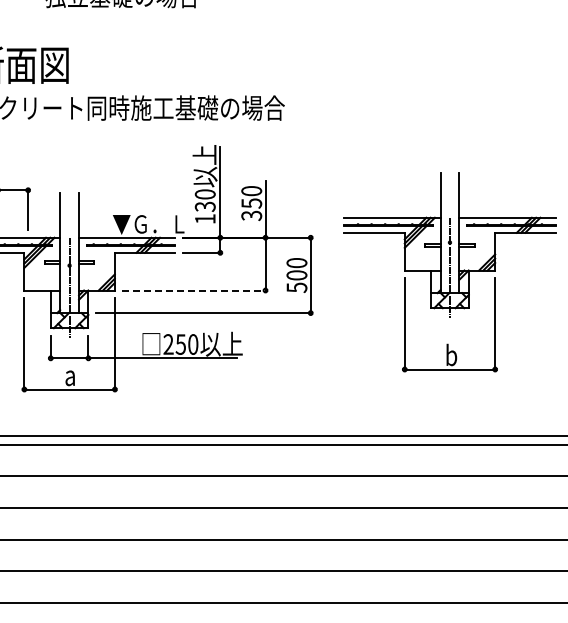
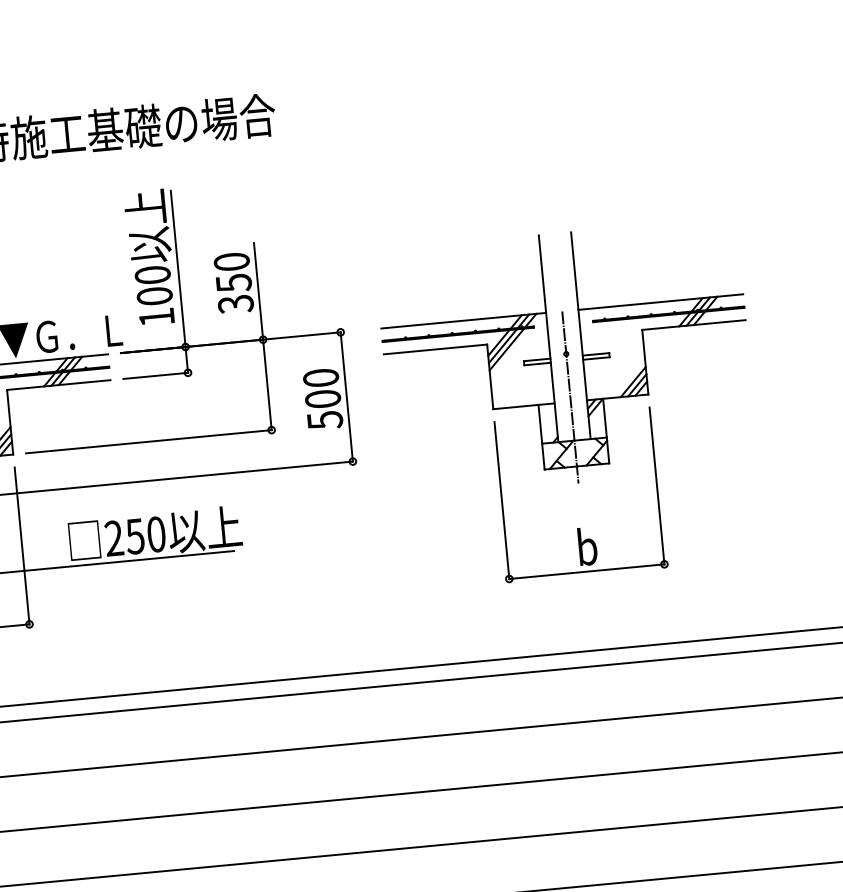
text: (205, 206) -> (155, 295), 130 -> 100
part: (449, 272) -> (570, 405), moved
line: (194, 290) -> (149, 441), dashed -> solid

